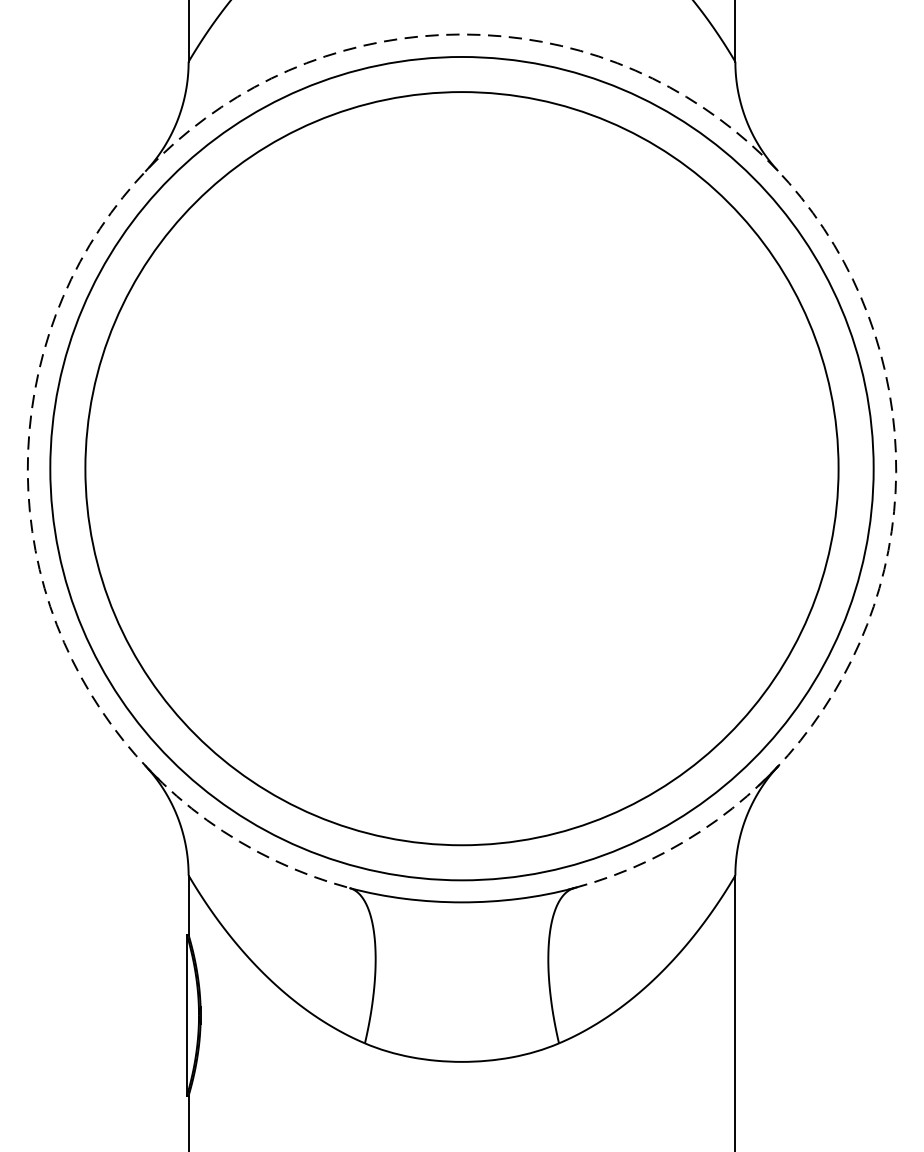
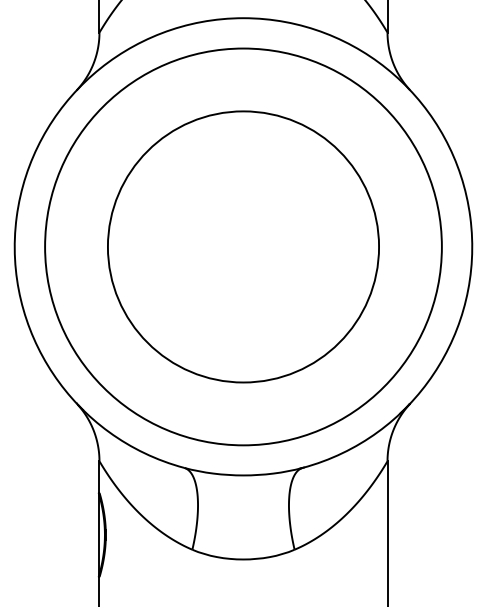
arc: (462, 35) -> (243, 18), dashed -> solid
circle: (462, 467) -> (243, 246), size x0.62

